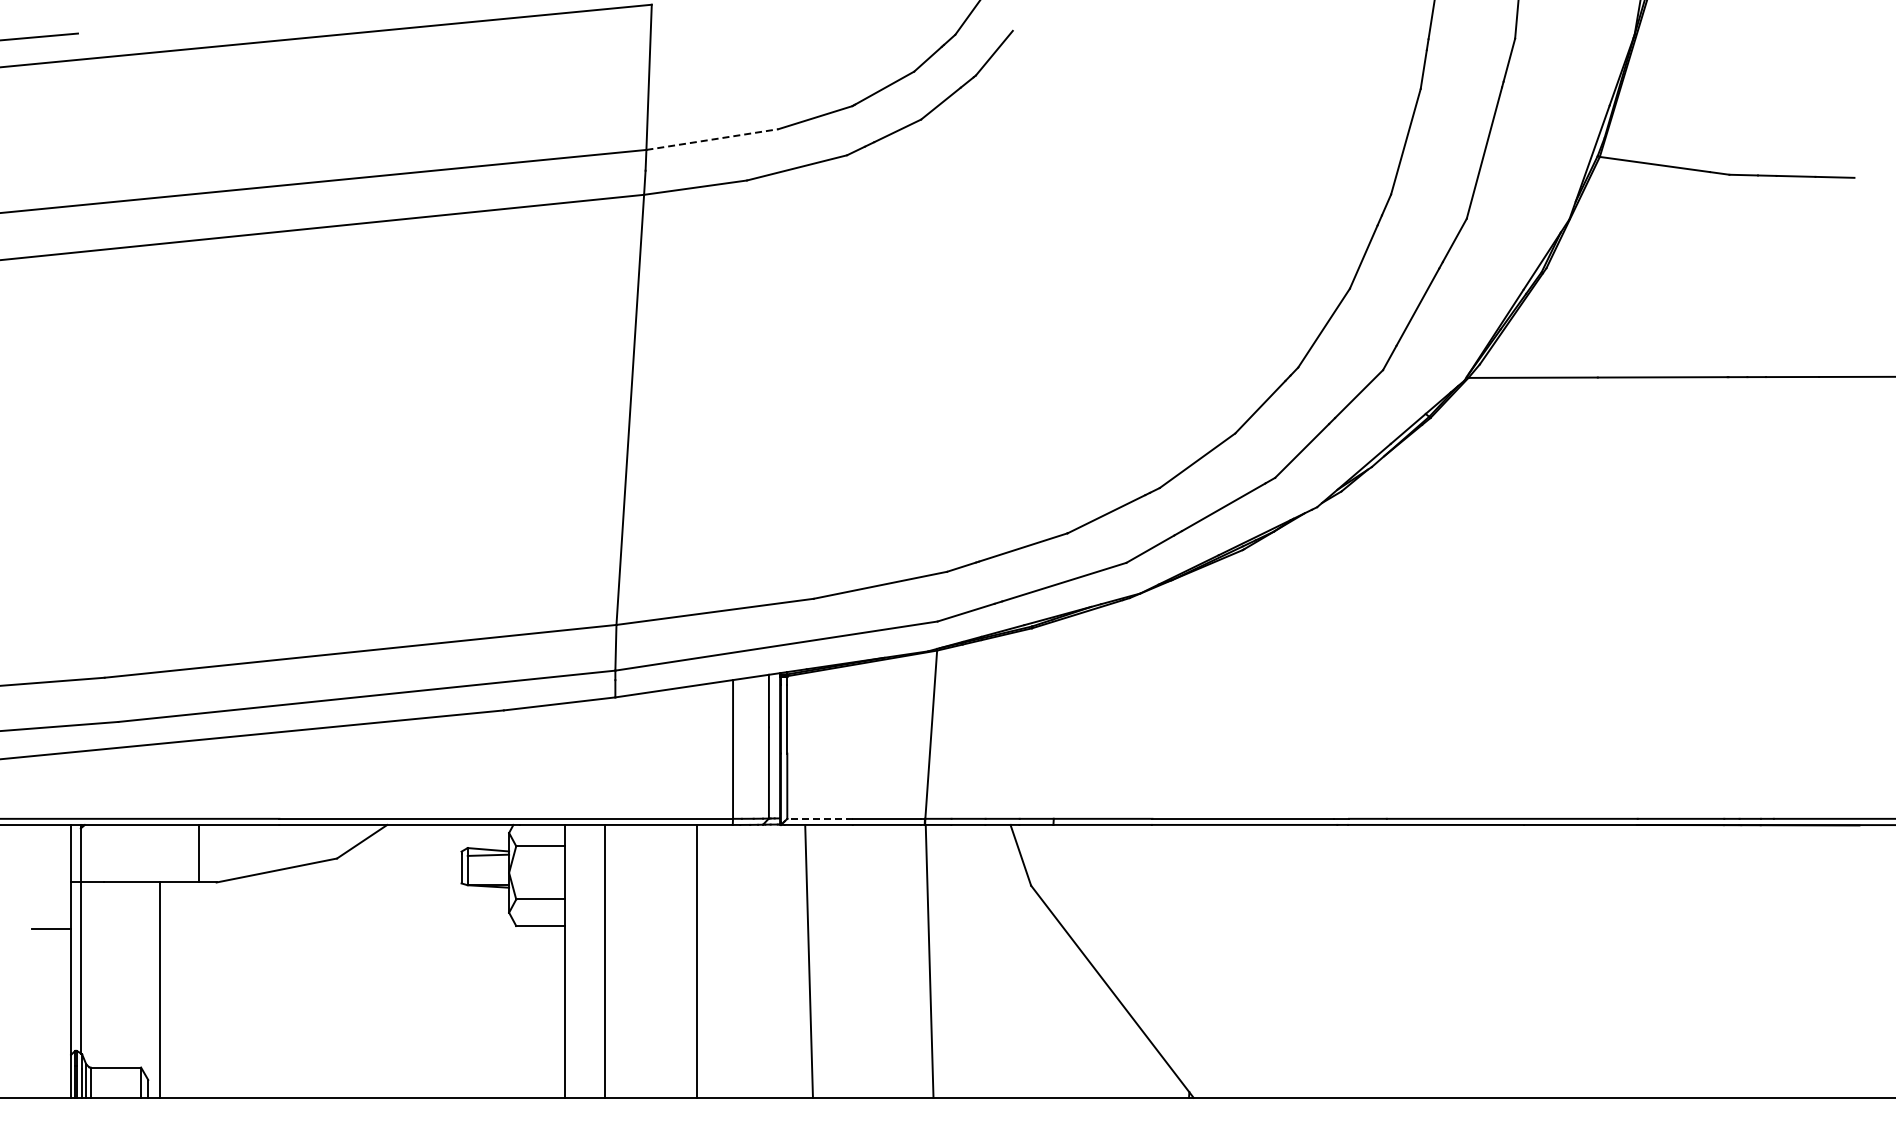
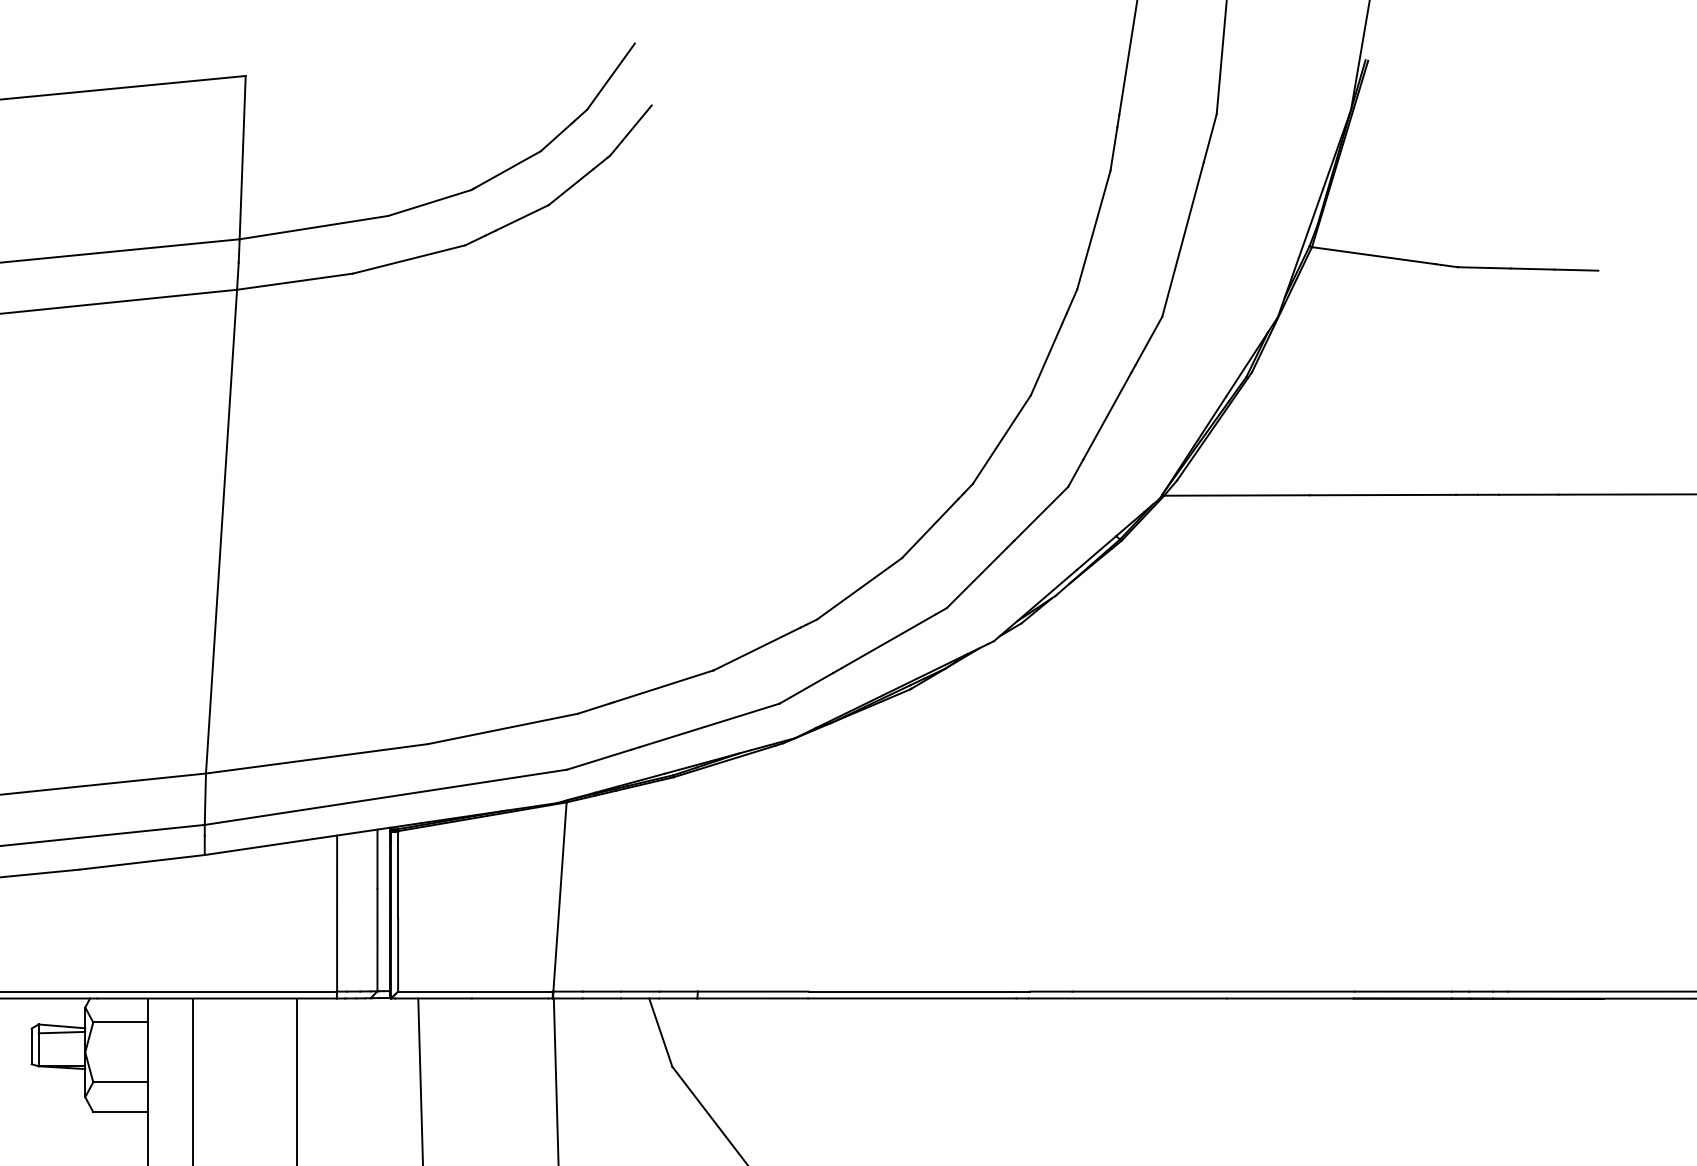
line: (712, 139) -> (313, 227), dashed -> solid
line: (820, 818) -> (435, 991), dashed -> solid

